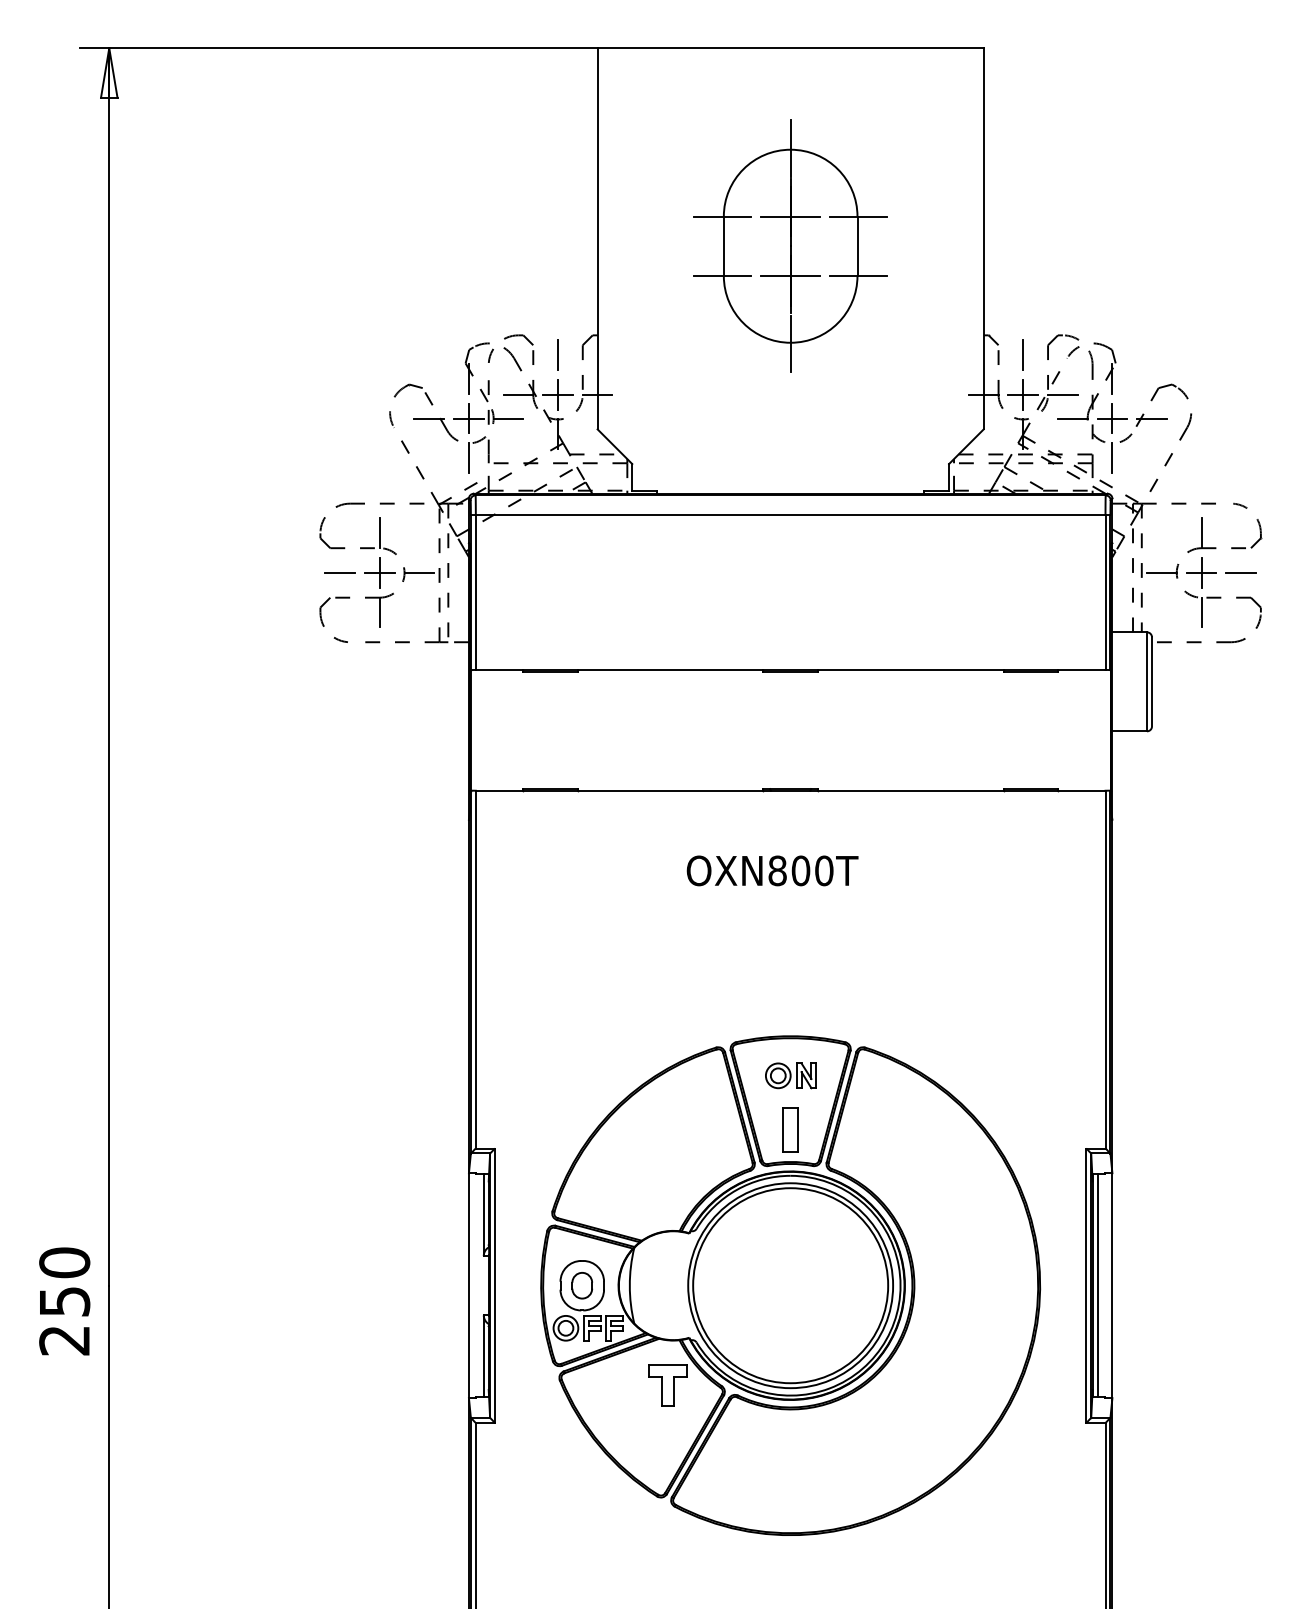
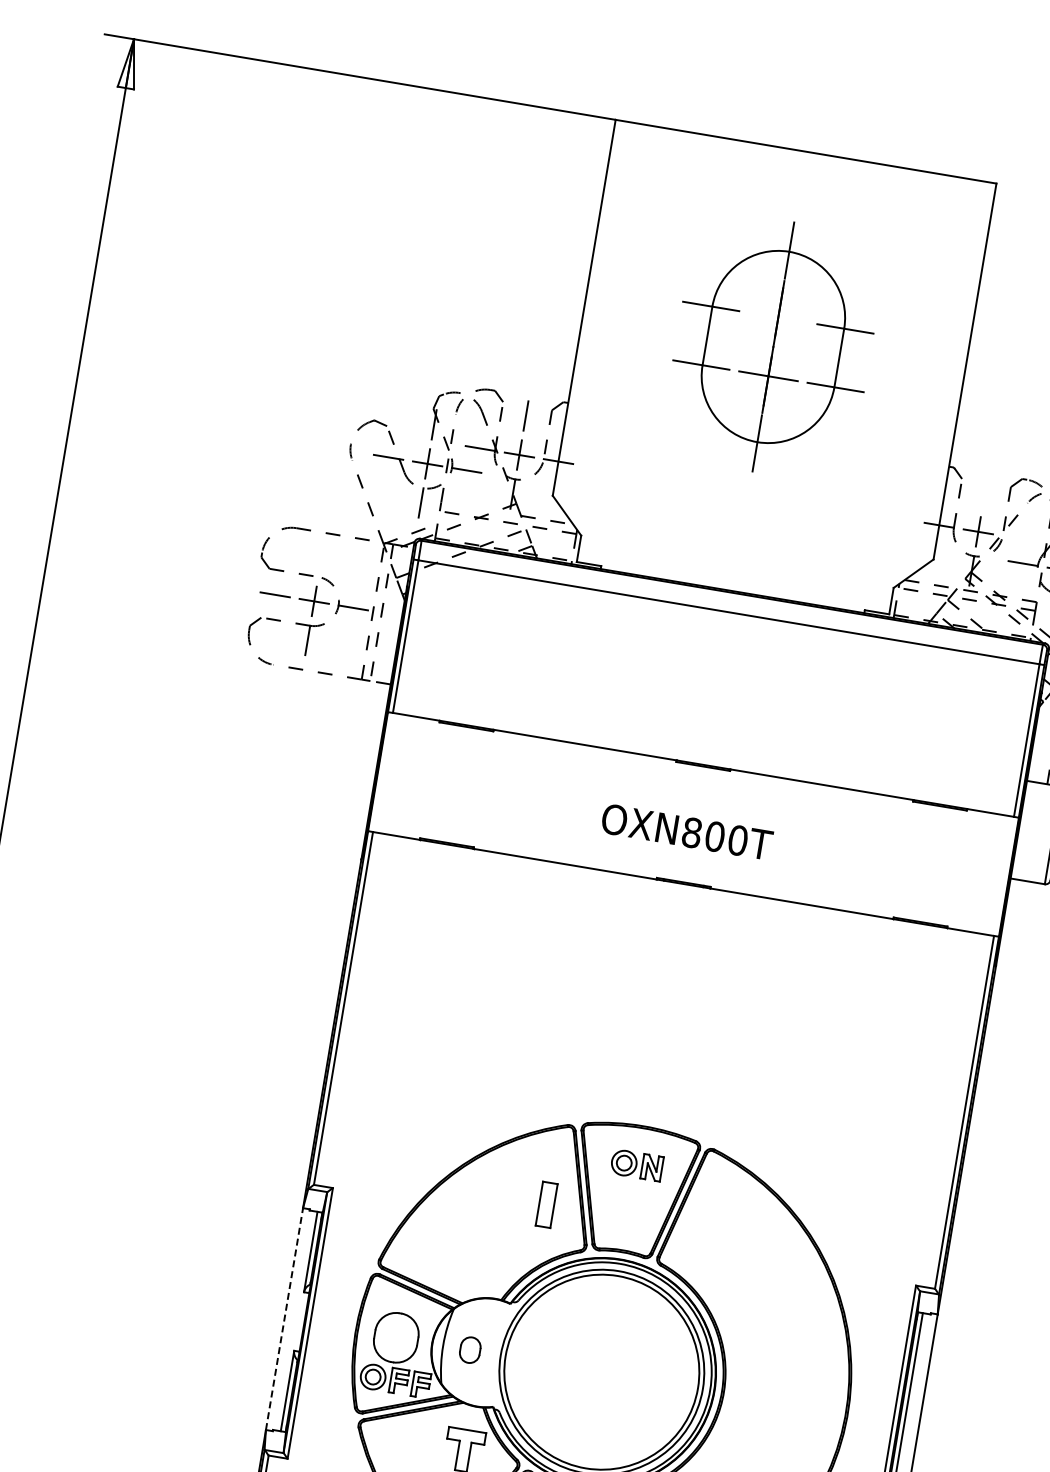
line: (790, 216) -> (778, 317), removed
line: (1023, 355) -> (985, 493), removed
line: (1062, 394) -> (1017, 538), removed
line: (379, 533) -> (320, 562), removed
text: (772, 870) -> (687, 831), moved
part: (790, 1129) -> (546, 1204), moved
line: (468, 1285) -> (284, 1318), solid -> dashed
part: (581, 1285) -> (469, 1349), moved

